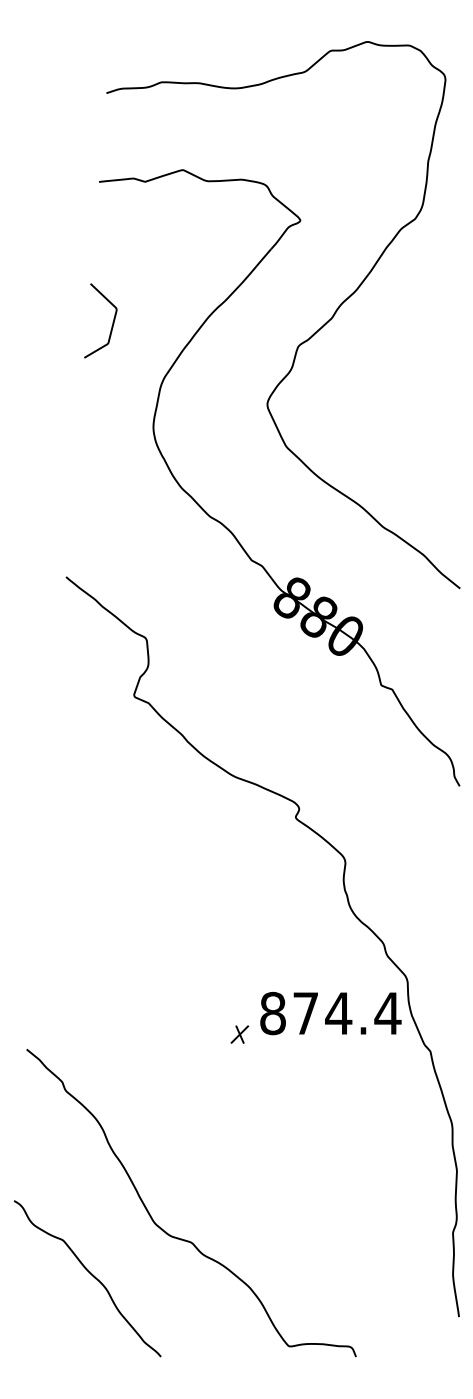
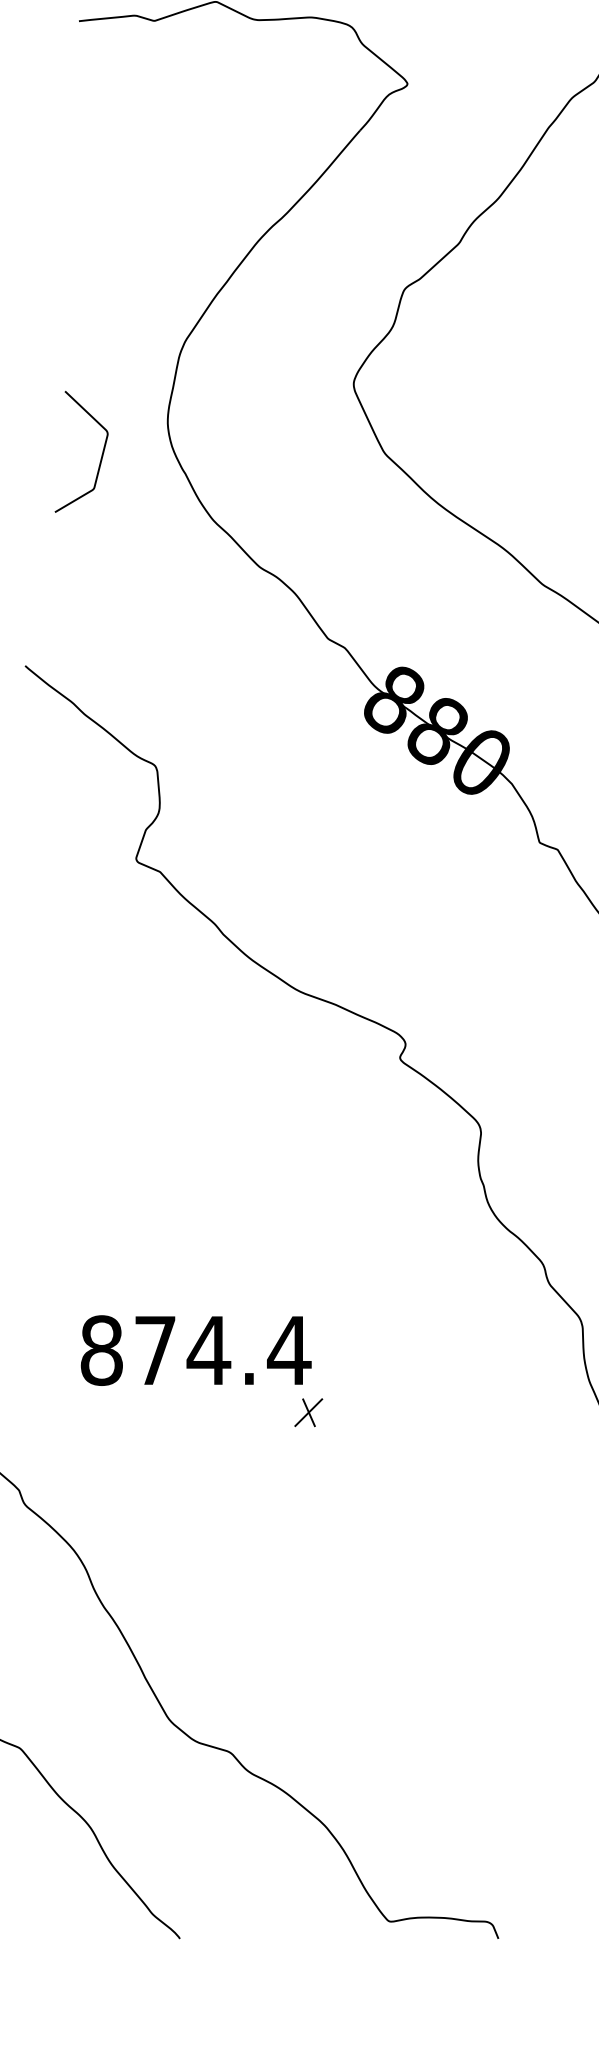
curve: (112, 322) -> (100, 454), moved
text: (330, 1013) -> (195, 1350), moved

